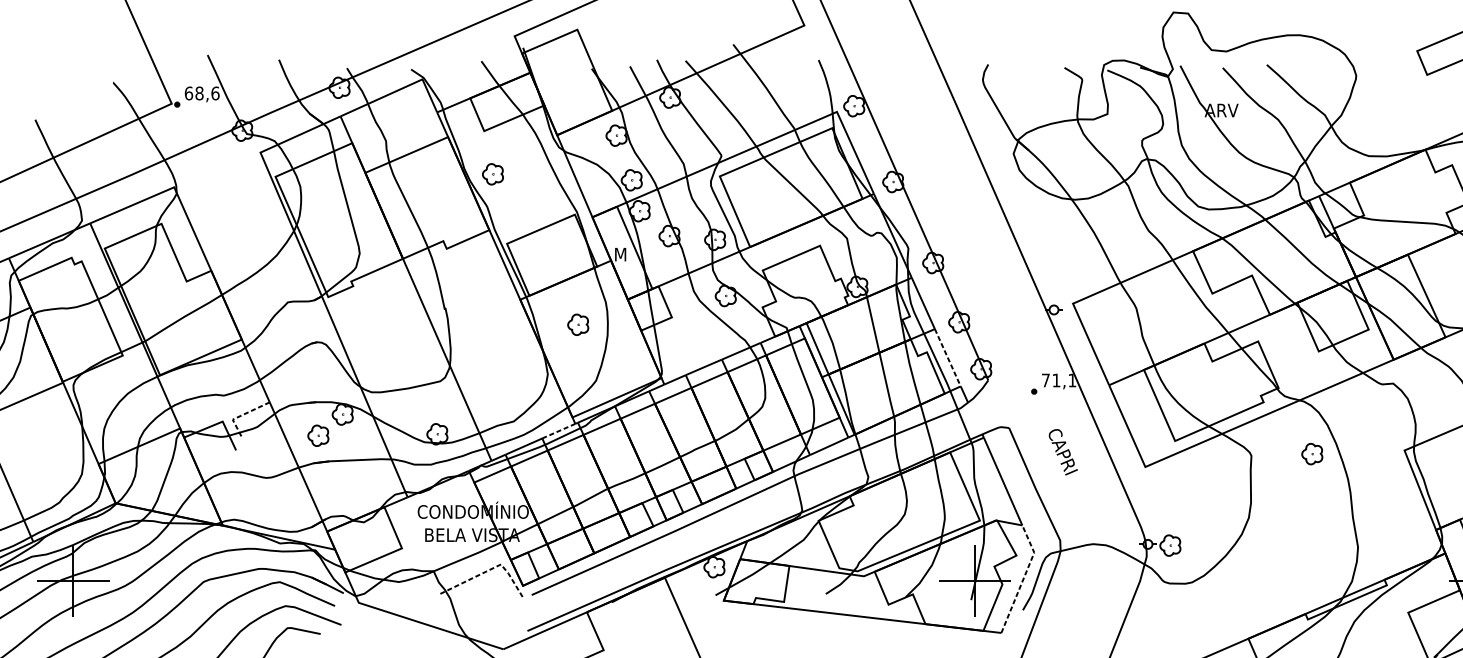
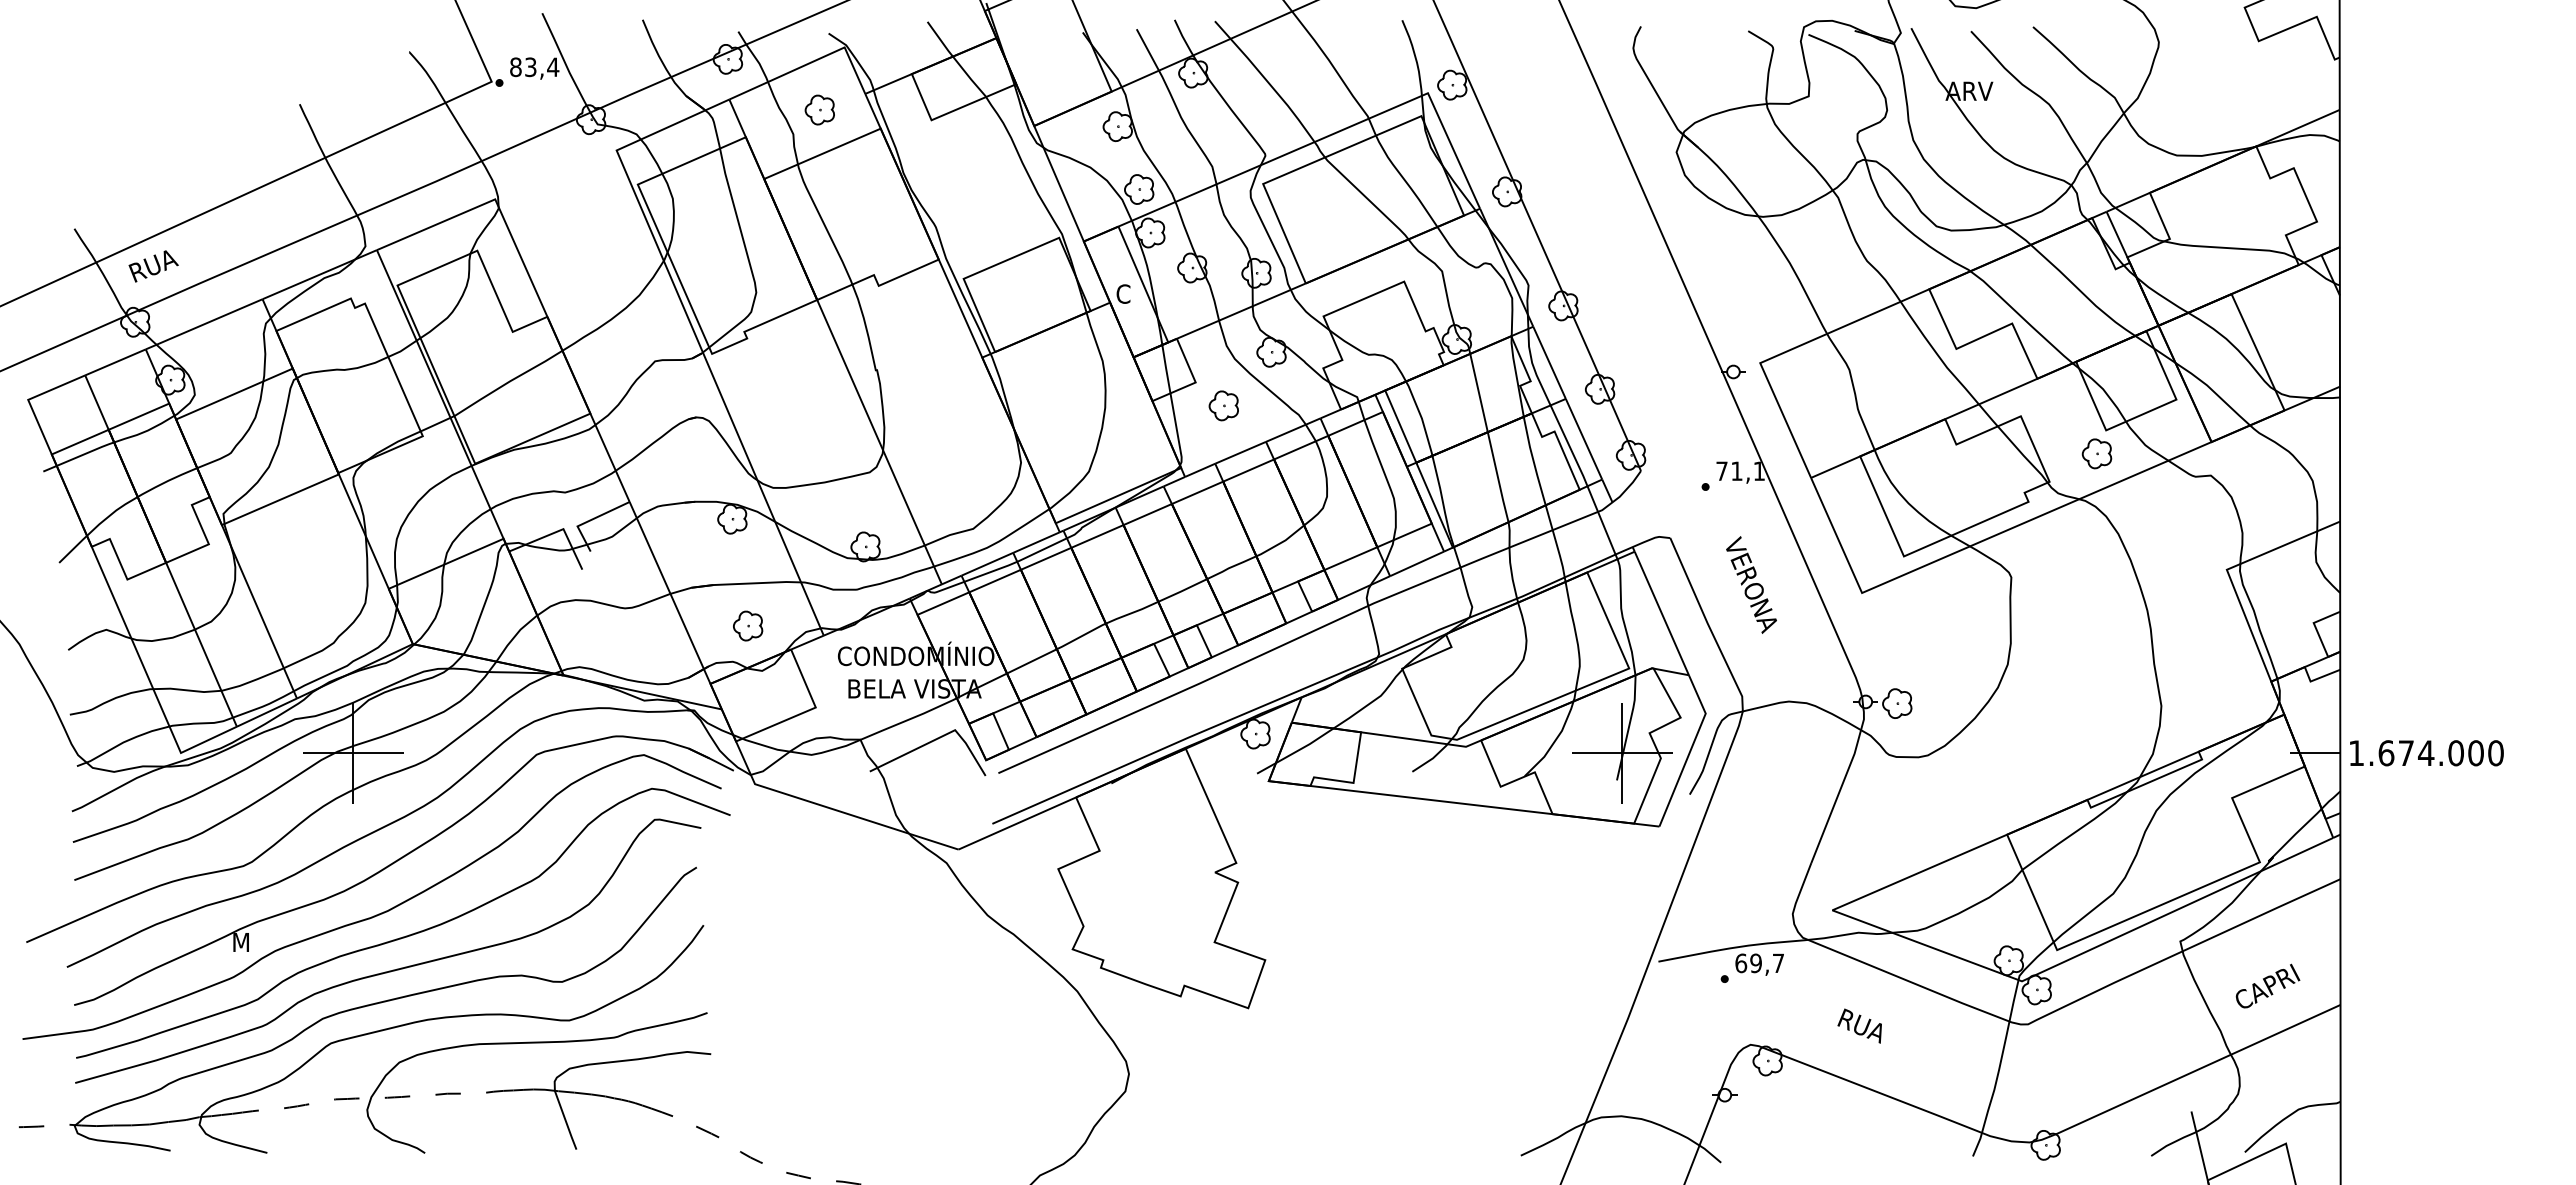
text: (202, 93) -> (534, 67), 68,6 -> 83,4
part: (492, 173) -> (819, 109), moved
text: (620, 254) -> (1123, 293), M -> C
part: (577, 324) -> (1223, 405), moved
line: (948, 357) -> (1584, 439), dashed -> solid
line: (241, 415) -> (590, 520), dashed -> solid
line: (558, 431) -> (1036, 542), dashed -> solid
part: (318, 435) -> (748, 625), moved
part: (1311, 453) -> (2096, 453), moved
text: (1066, 460) -> (1751, 584), CAPRI -> VERONA
line: (489, 570) -> (938, 738), dashed -> solid
line: (1023, 578) -> (1690, 750), dashed -> solid

